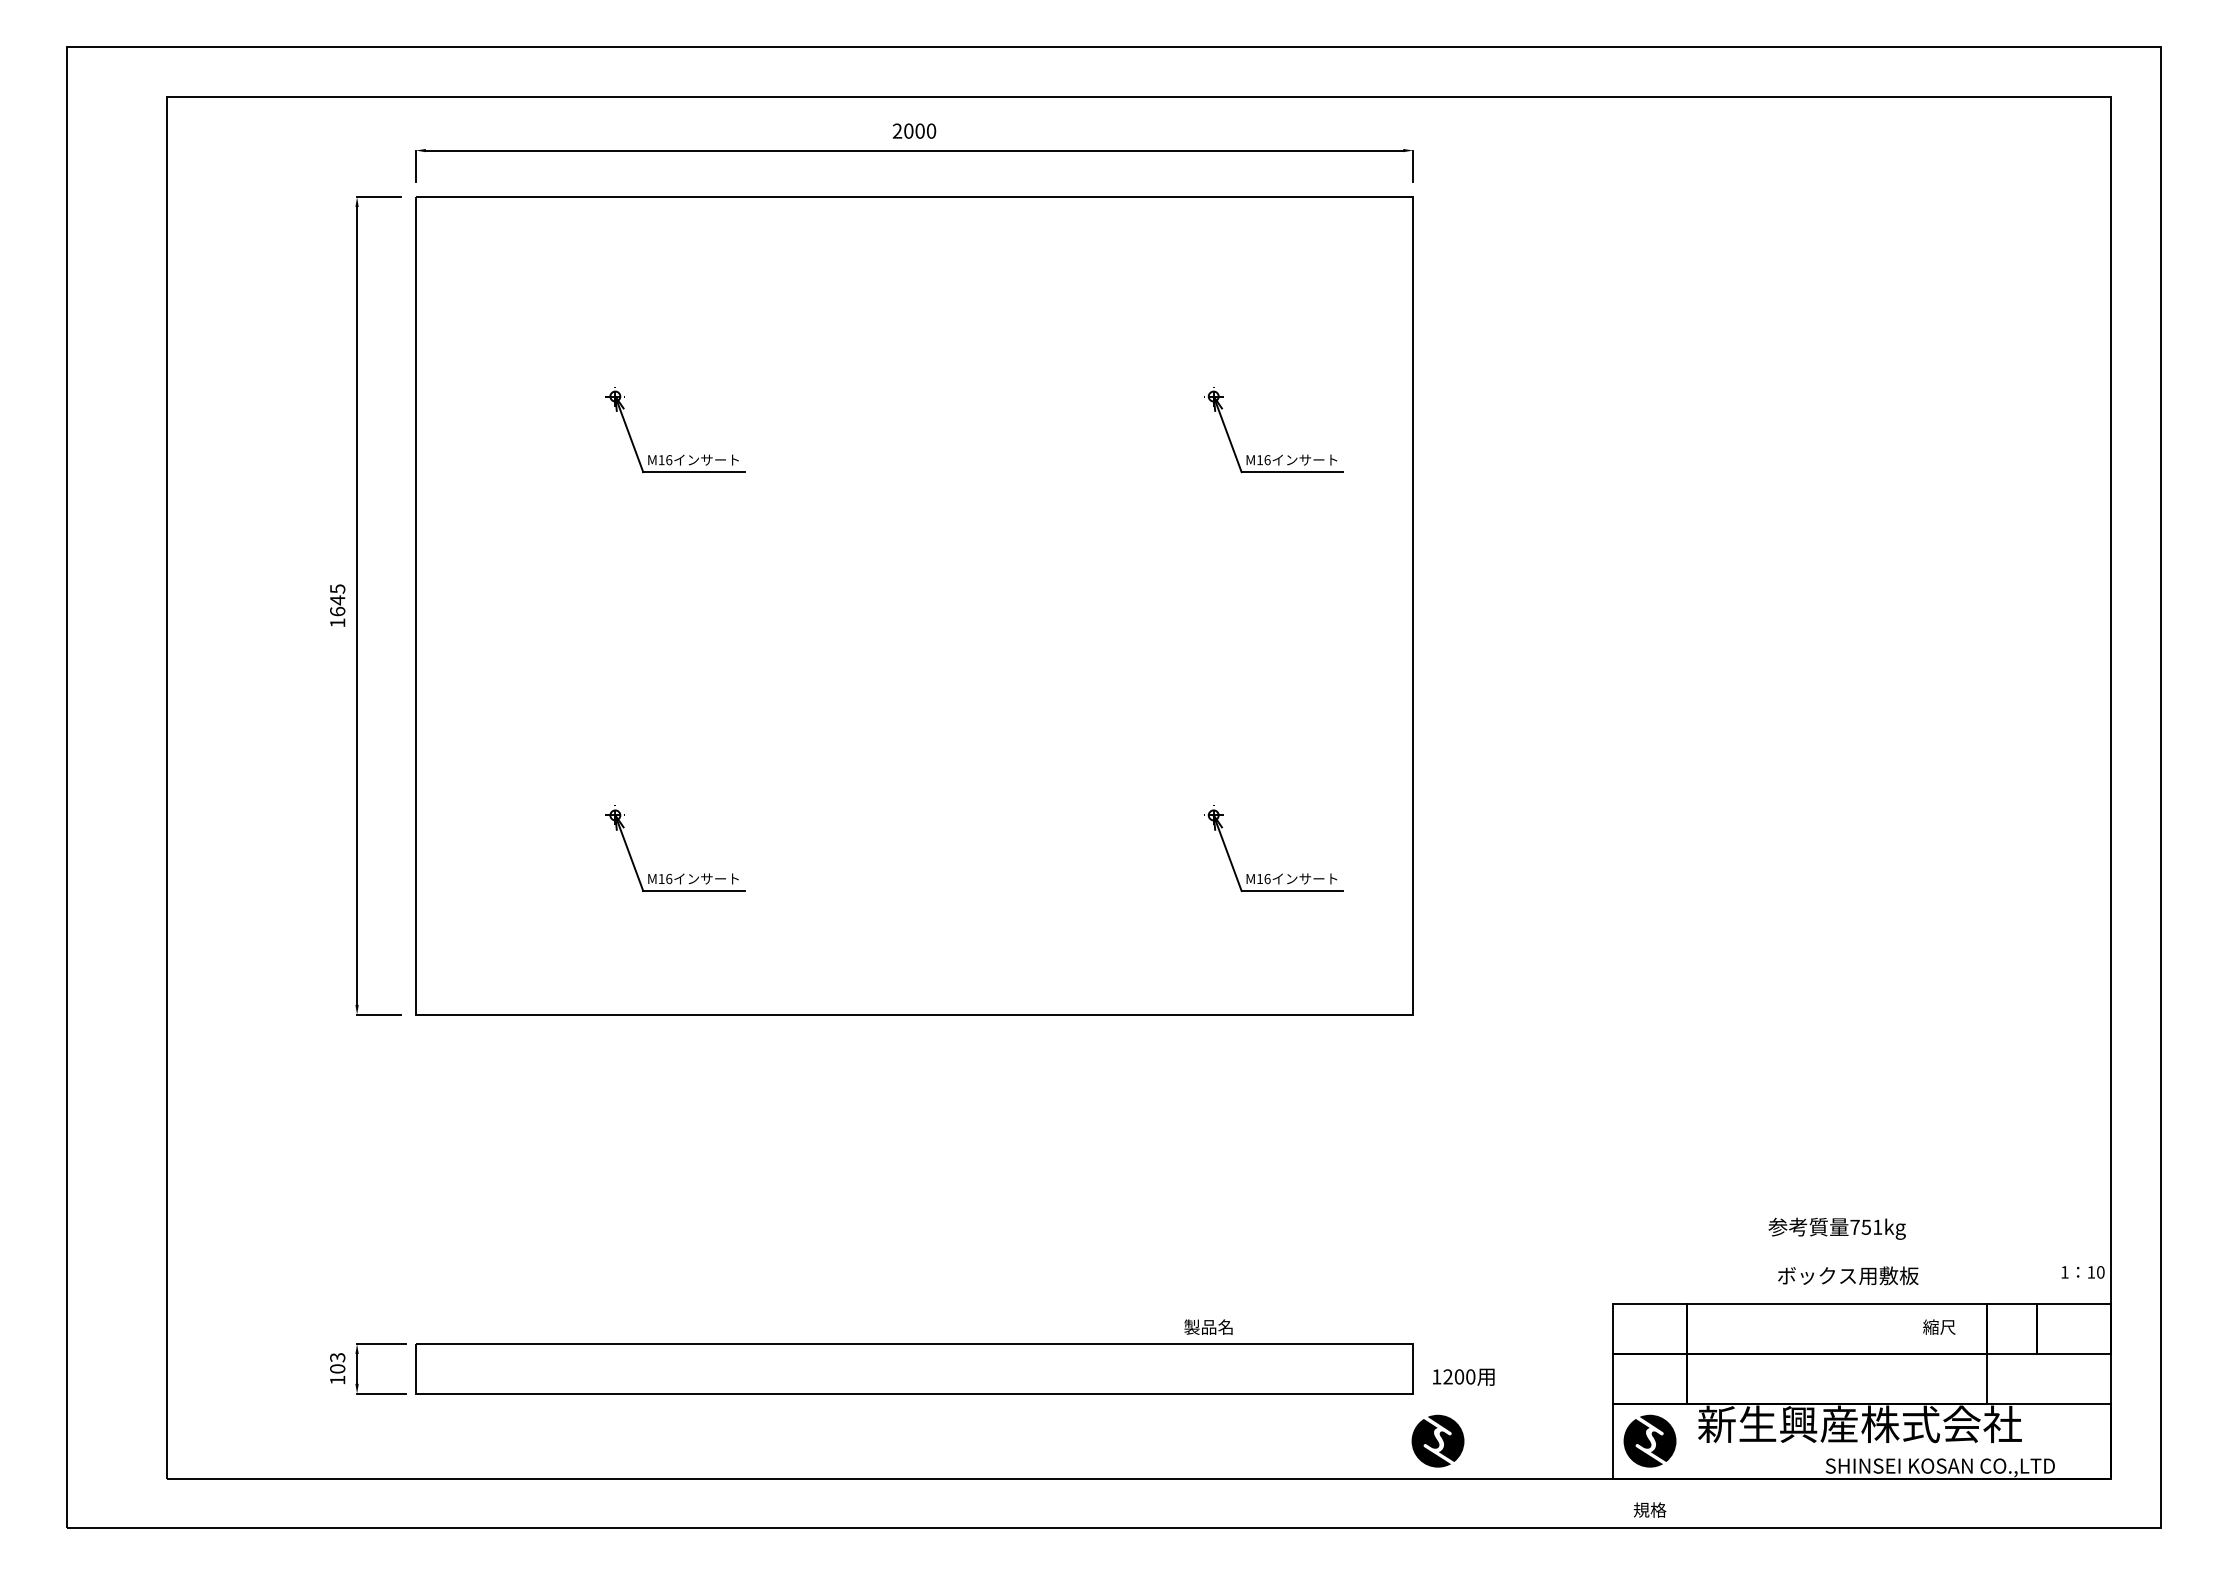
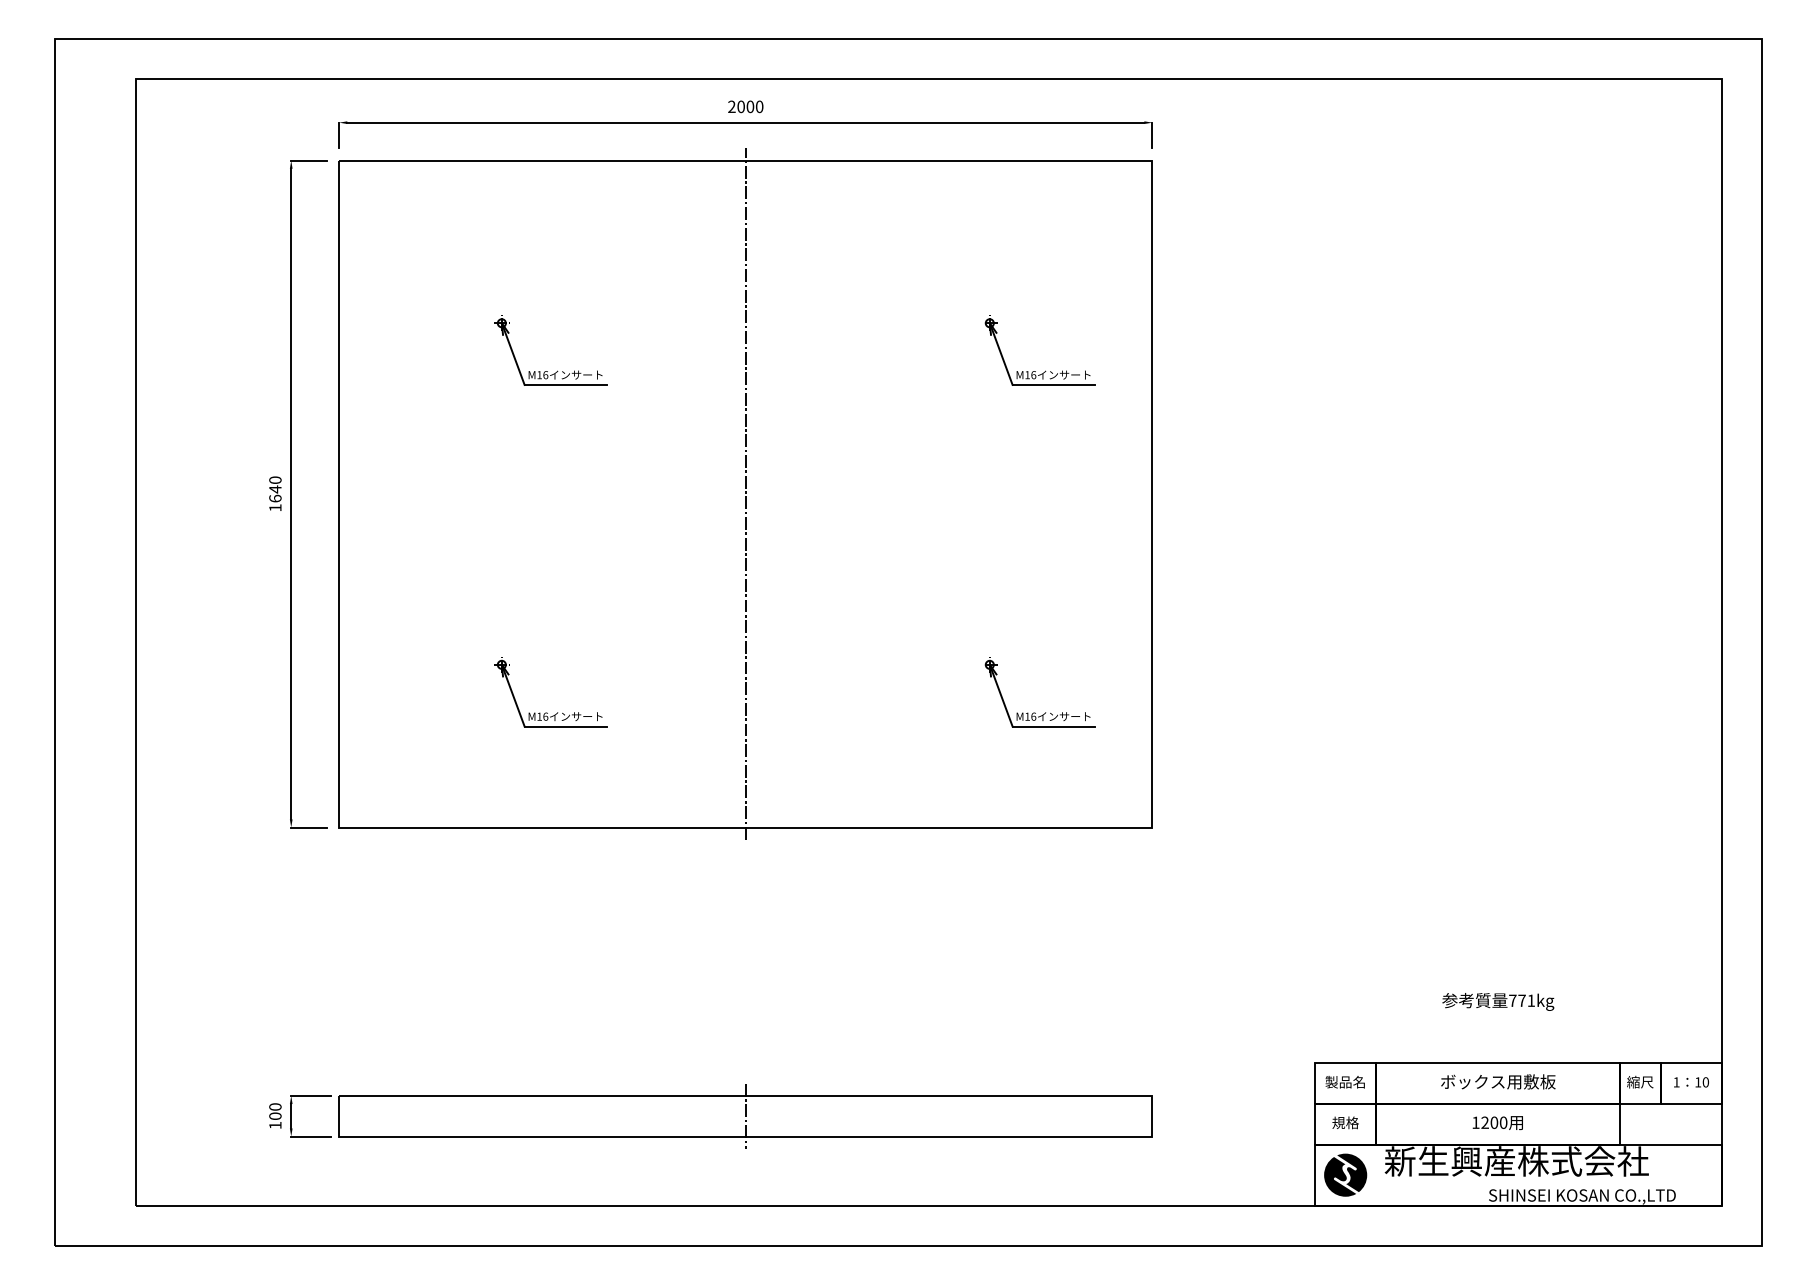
text: (337, 588) -> (275, 479), 1645 -> 1640
line: (914, 605) -> (745, 493), added
text: (1866, 1226) -> (1522, 1000), 751kg -> 771kg
text: (2082, 1272) -> (1690, 1082), moved
text: (1848, 1275) -> (1498, 1081), moved
text: (1208, 1326) -> (1345, 1081), moved
text: (1939, 1326) -> (1640, 1081), moved
text: (337, 1357) -> (275, 1106), 103 -> 100
line: (914, 1368) -> (745, 1115), added
text: (1463, 1376) -> (1497, 1122), moved
part: (1437, 1440) -> (1172, 1174), removed
text: (1649, 1509) -> (1345, 1122), moved

